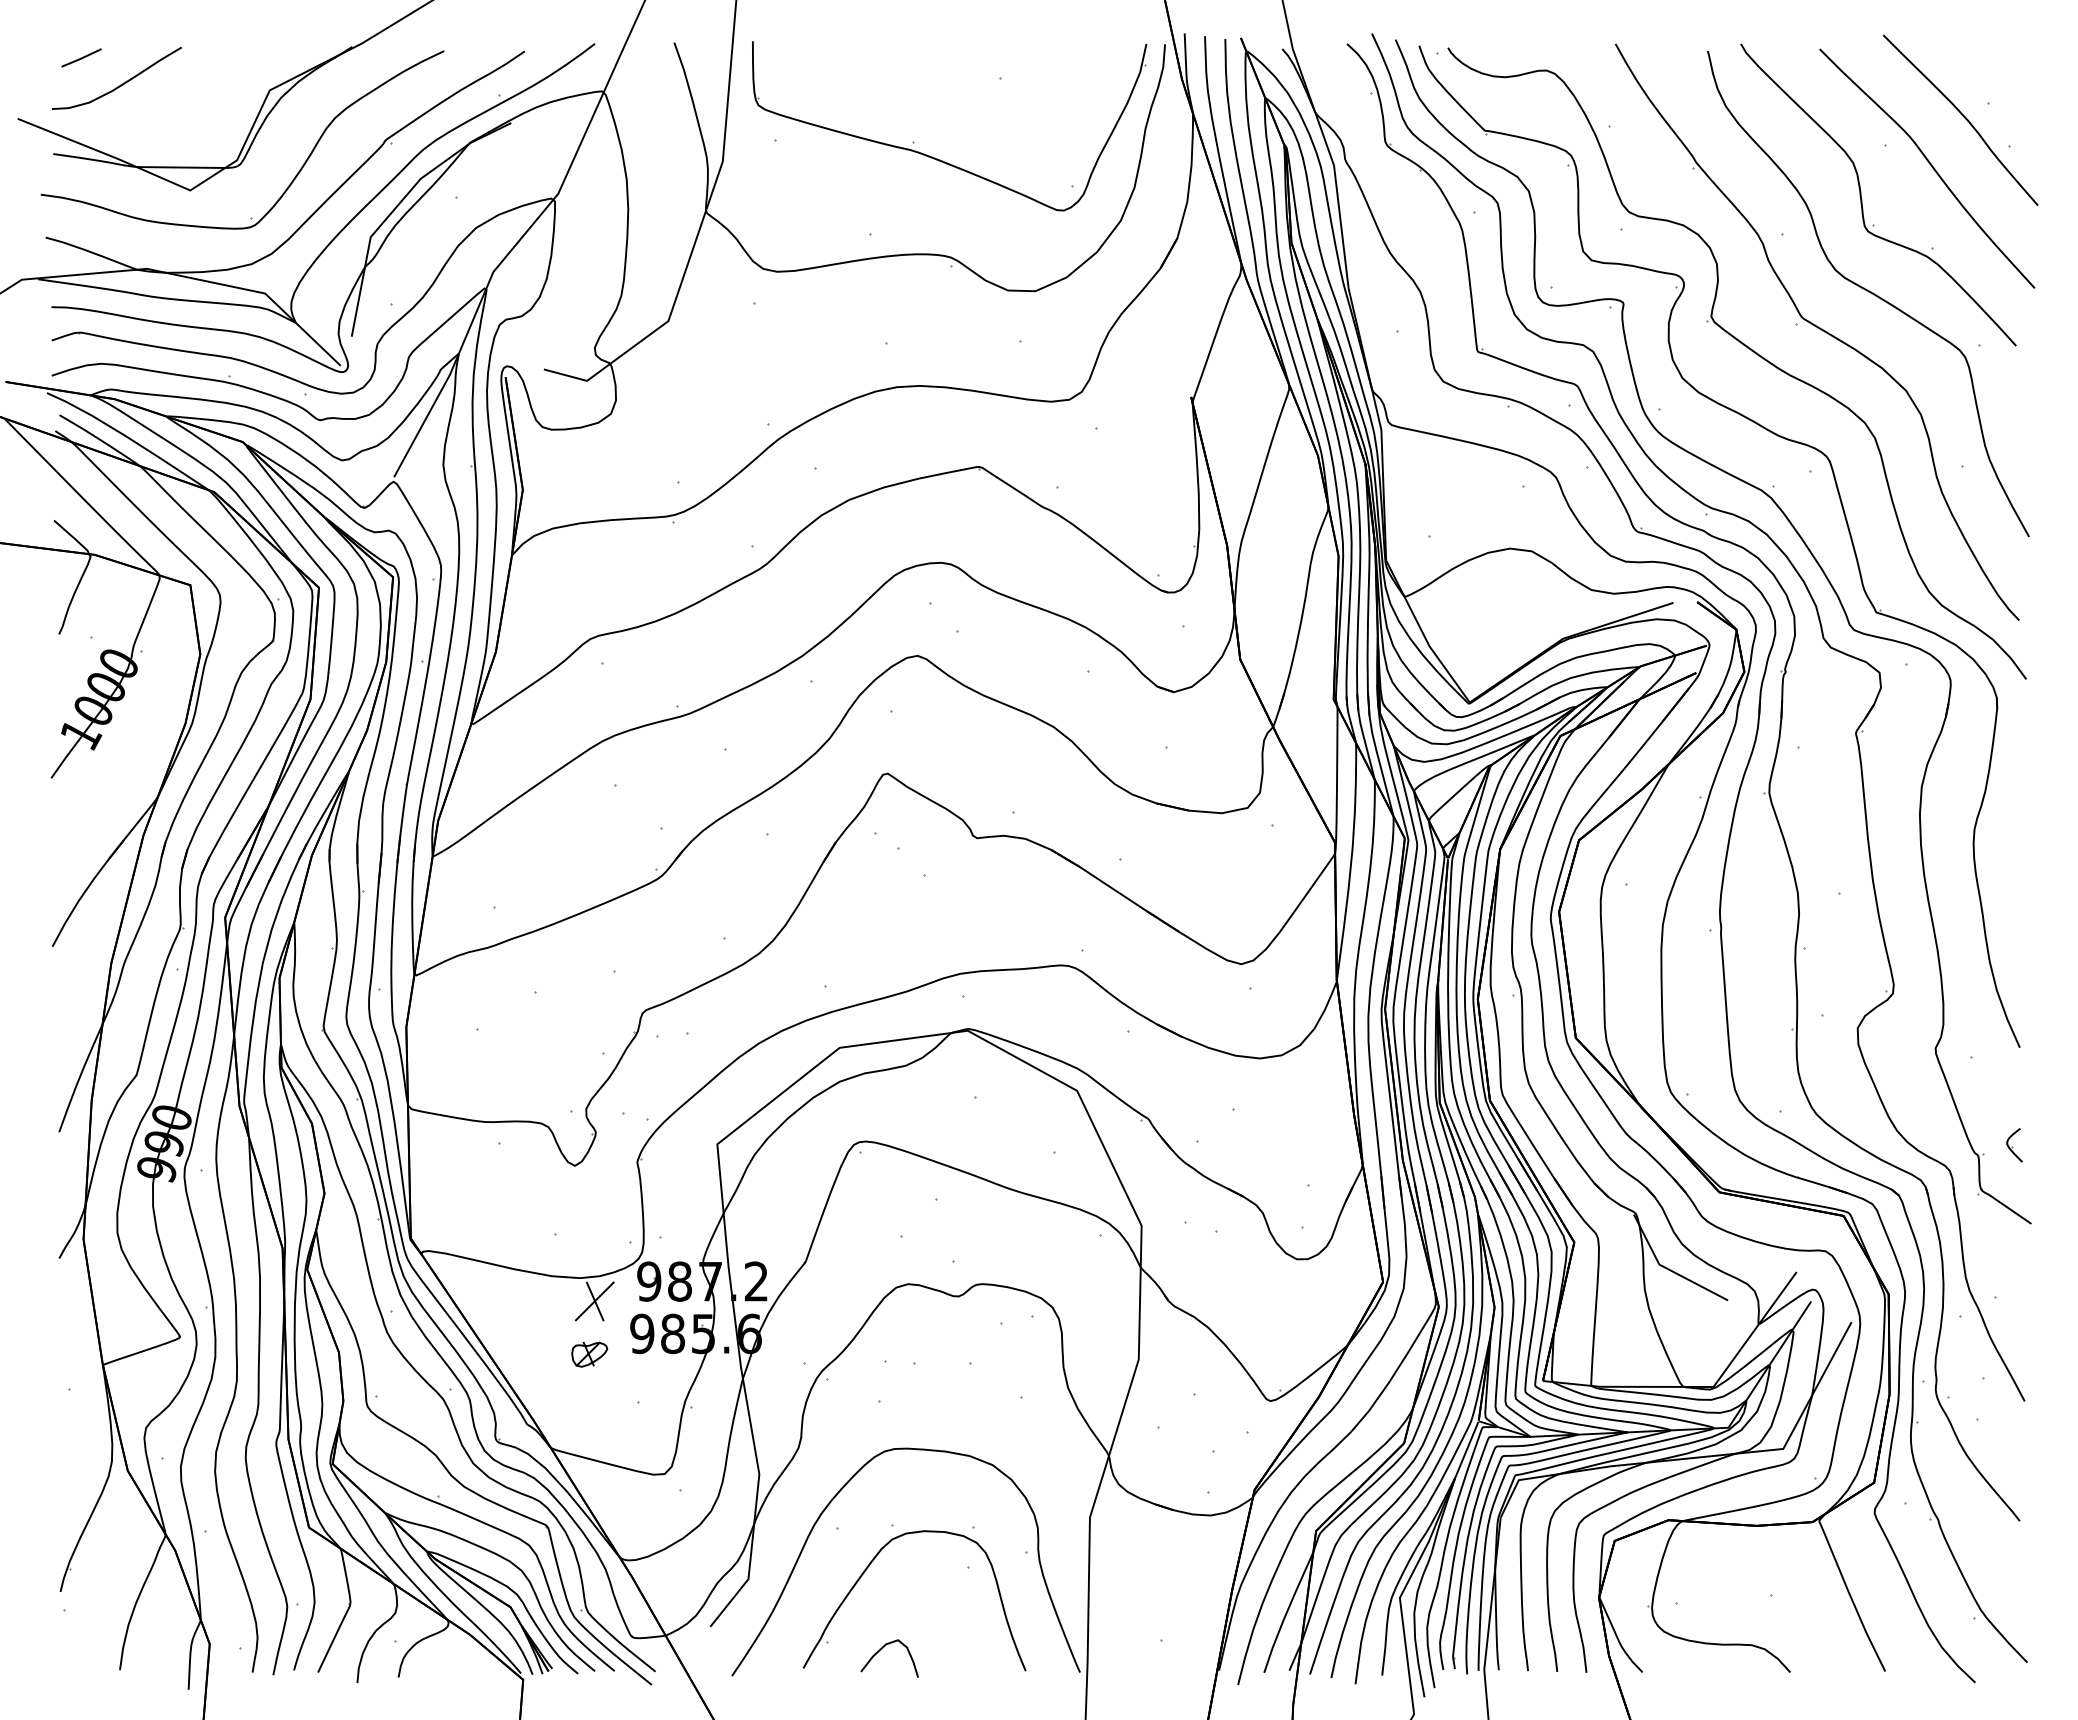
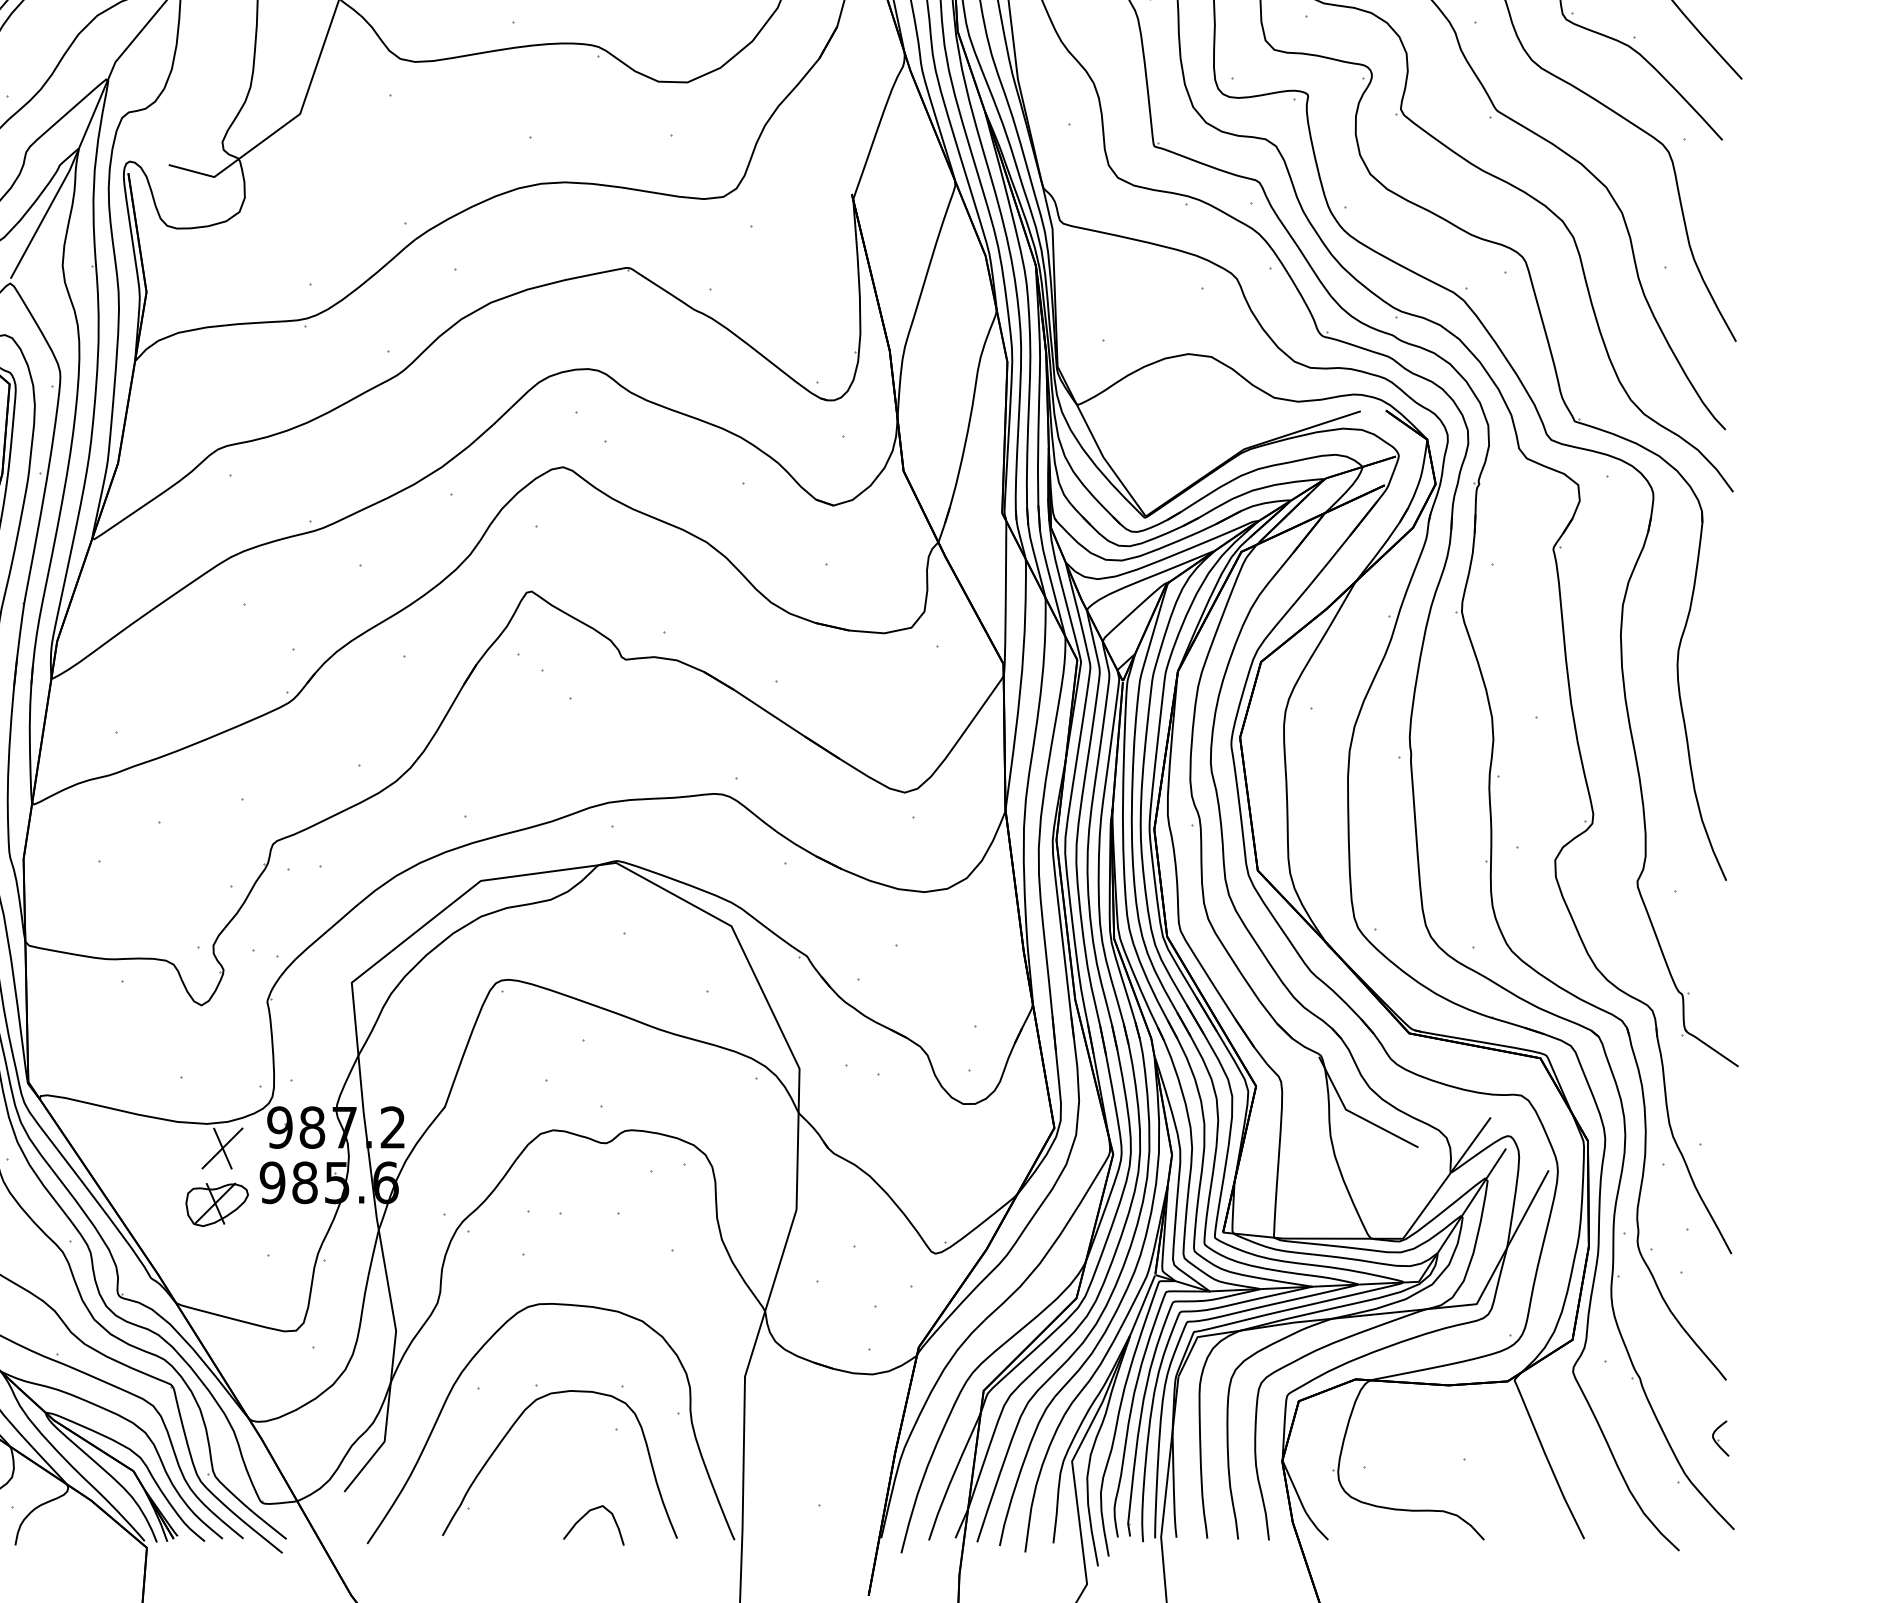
part: (2014, 1145) -> (1720, 1438), moved
part: (589, 1354) -> (216, 1204), size x1.67
curve: (883, 1648) -> (587, 1514), moved

